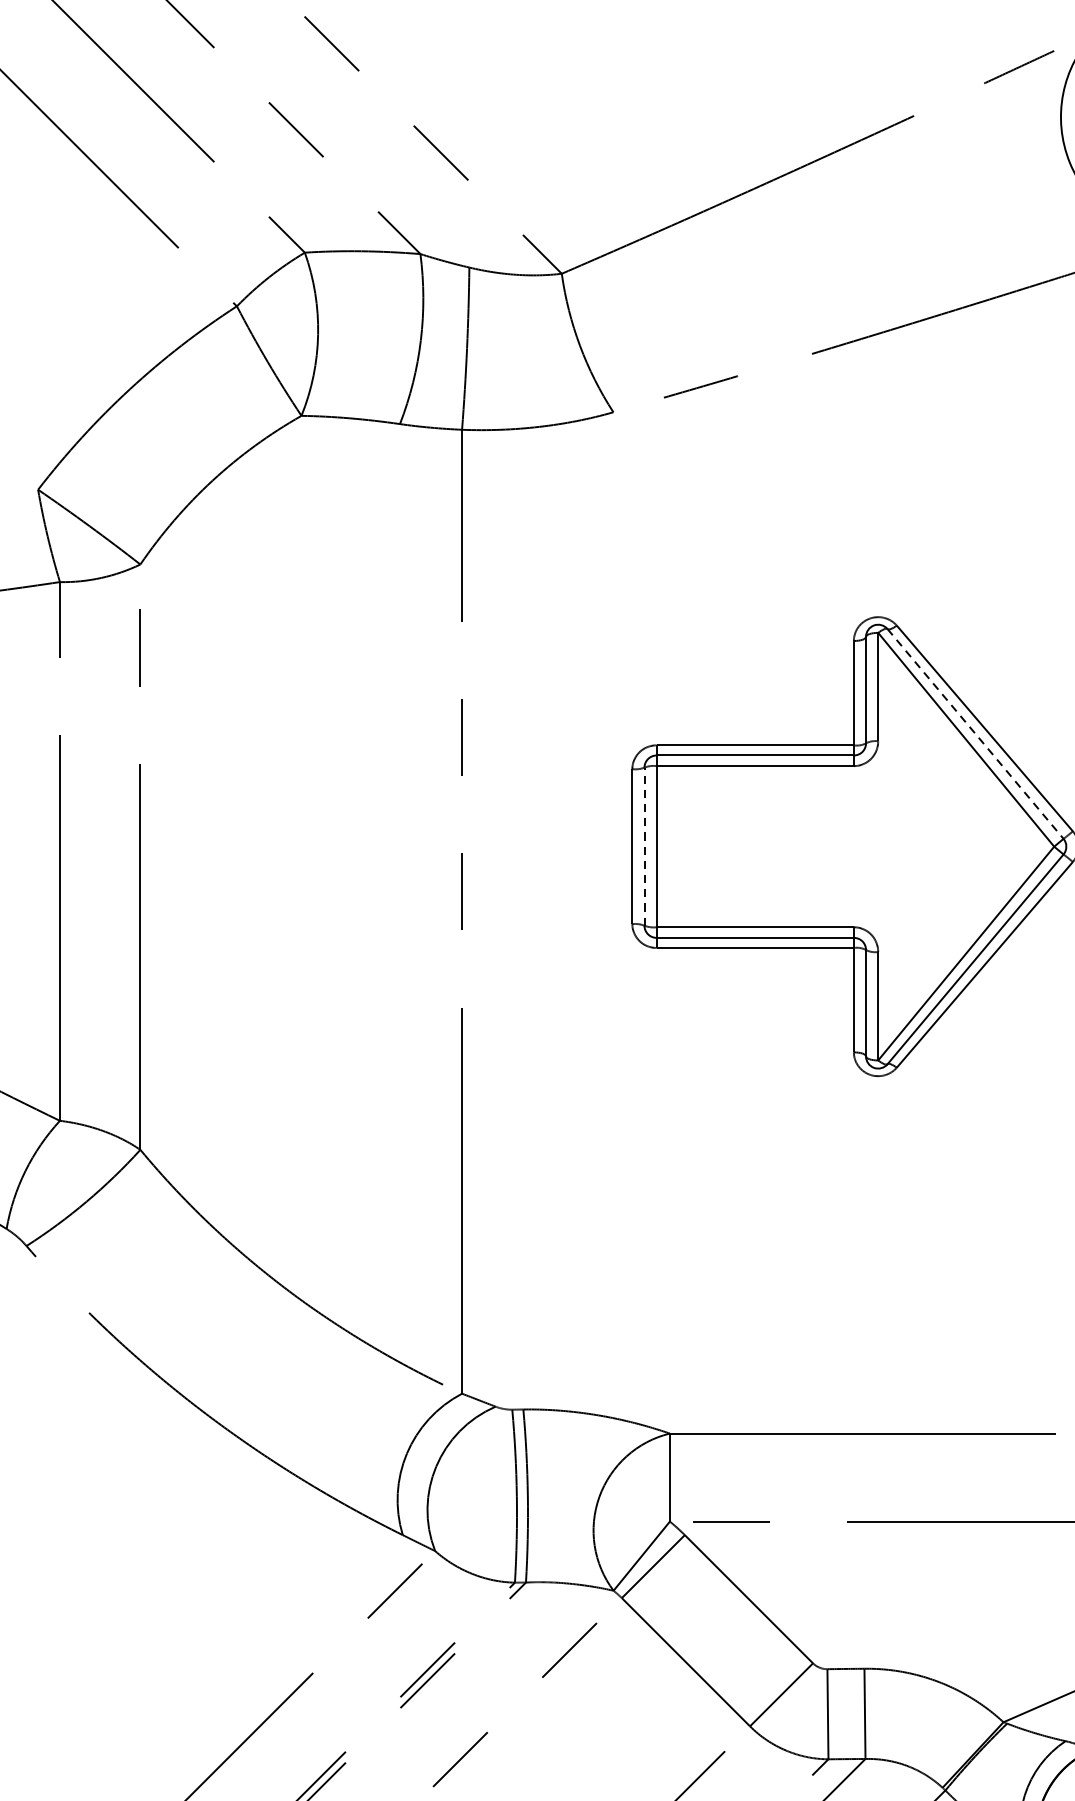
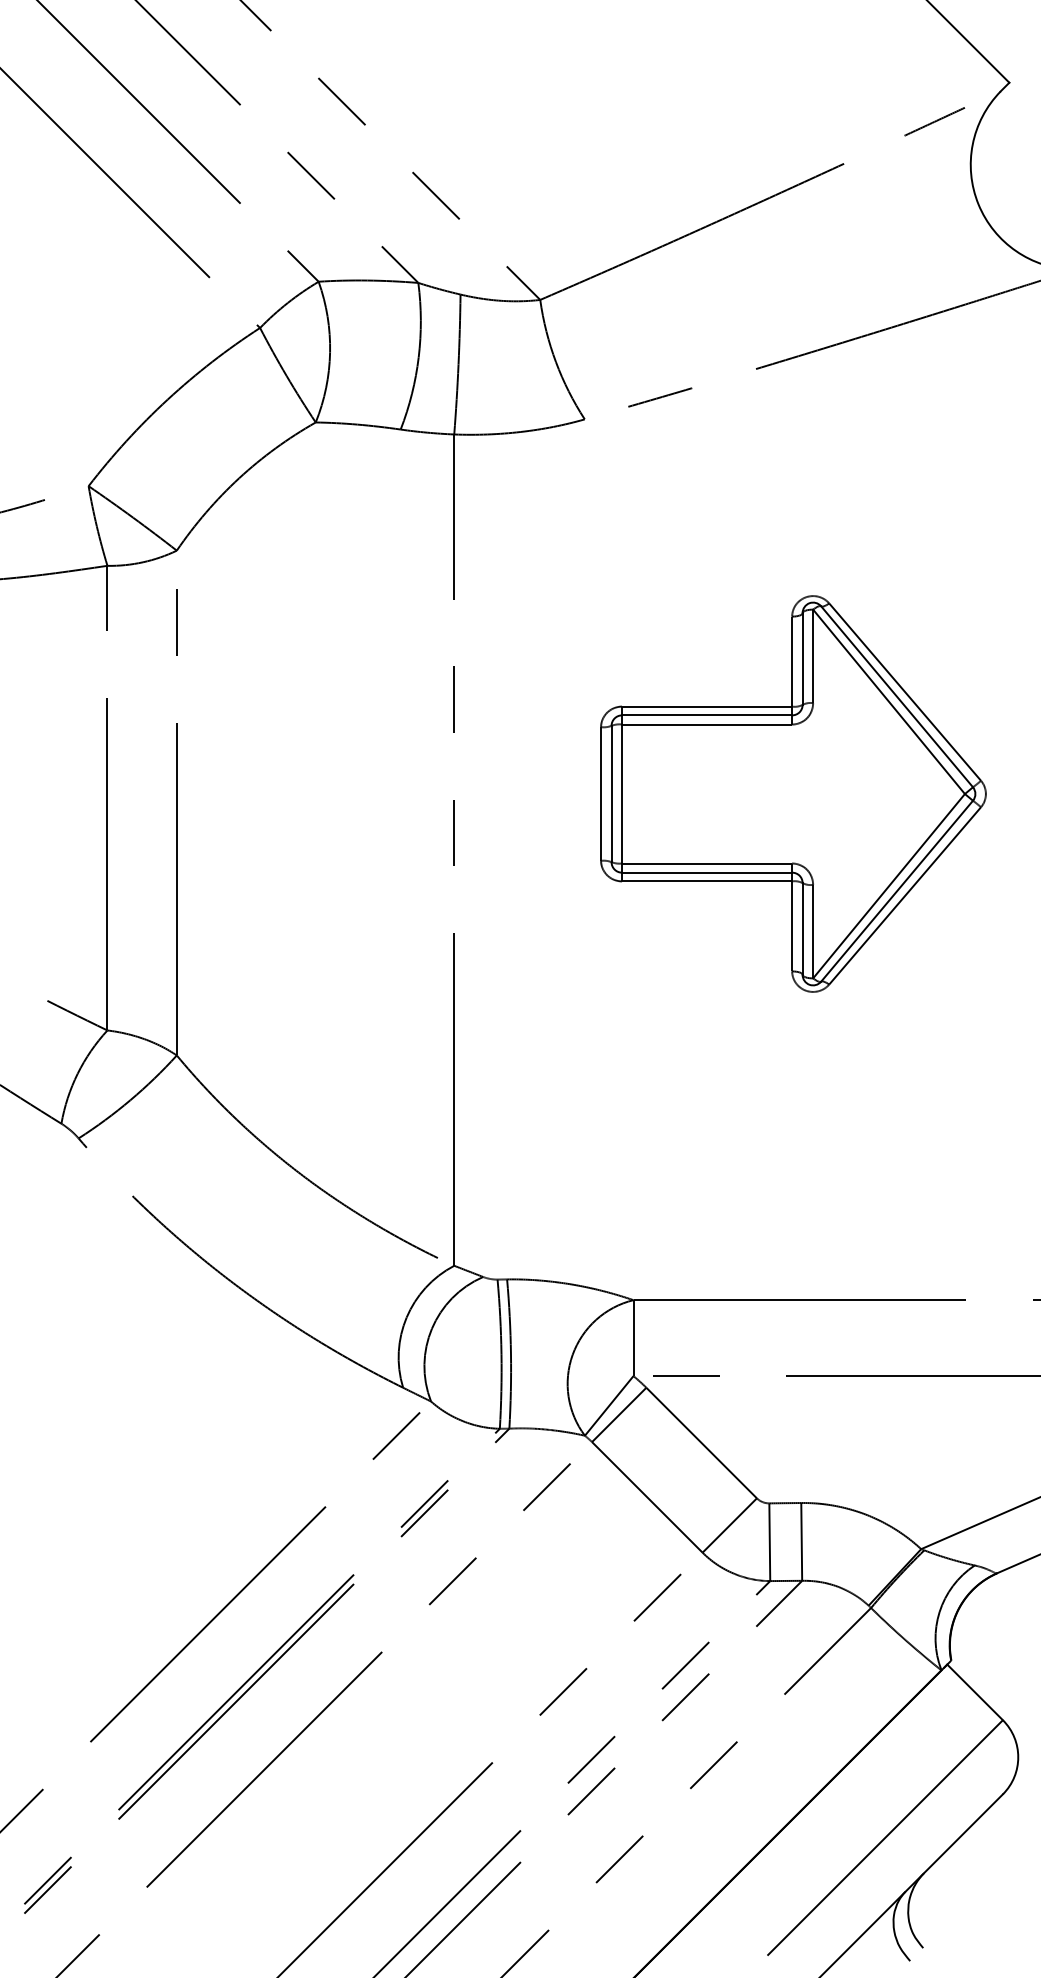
line: (976, 734) -> (897, 697), dashed -> solid
line: (644, 846) -> (611, 793), dashed -> solid

